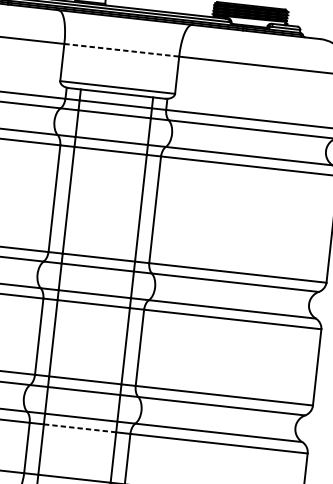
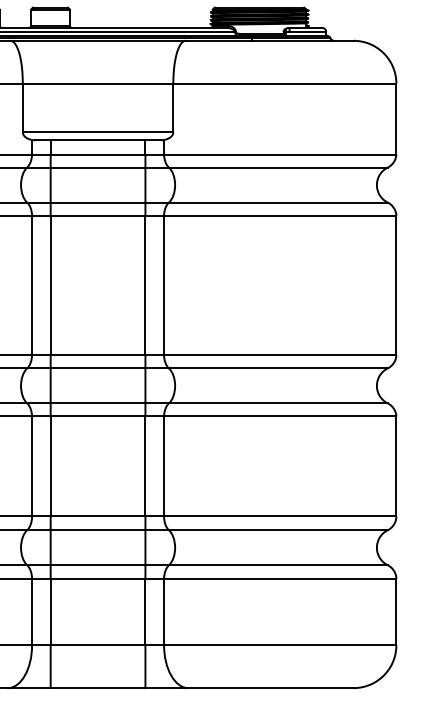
line: (122, 50) -> (98, 83), dashed -> solid
line: (80, 428) -> (98, 579), dashed -> solid

